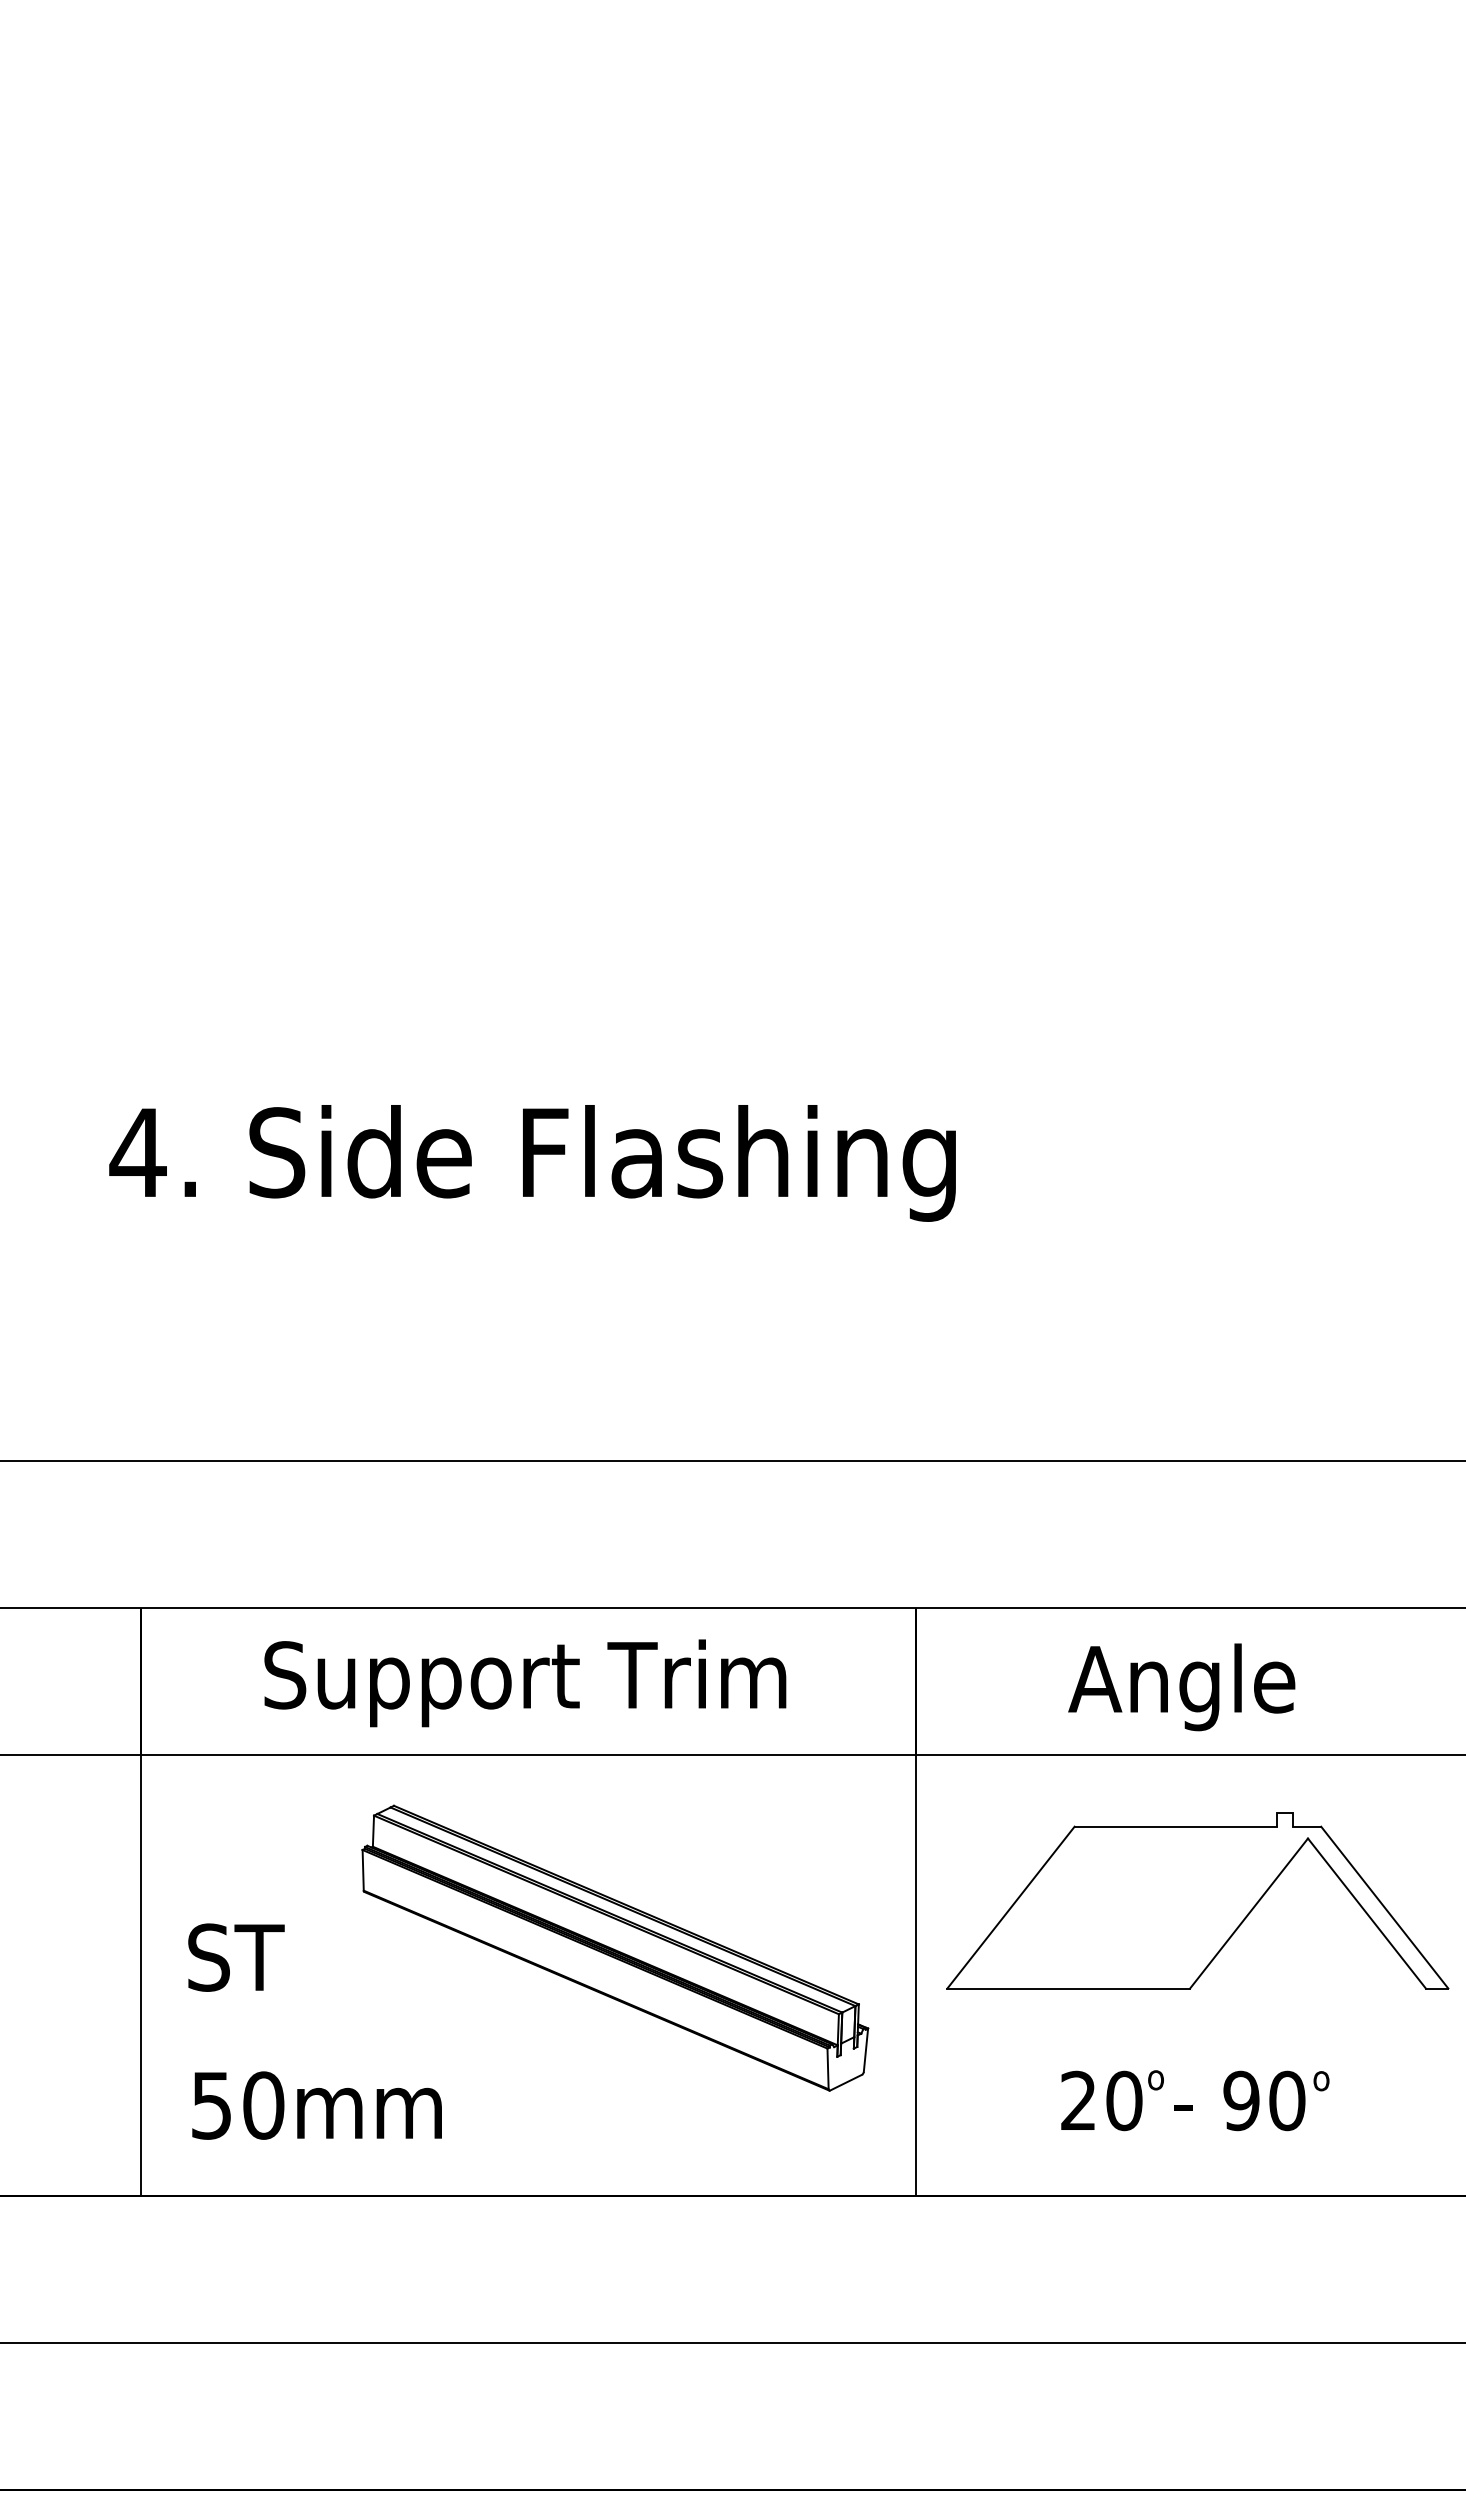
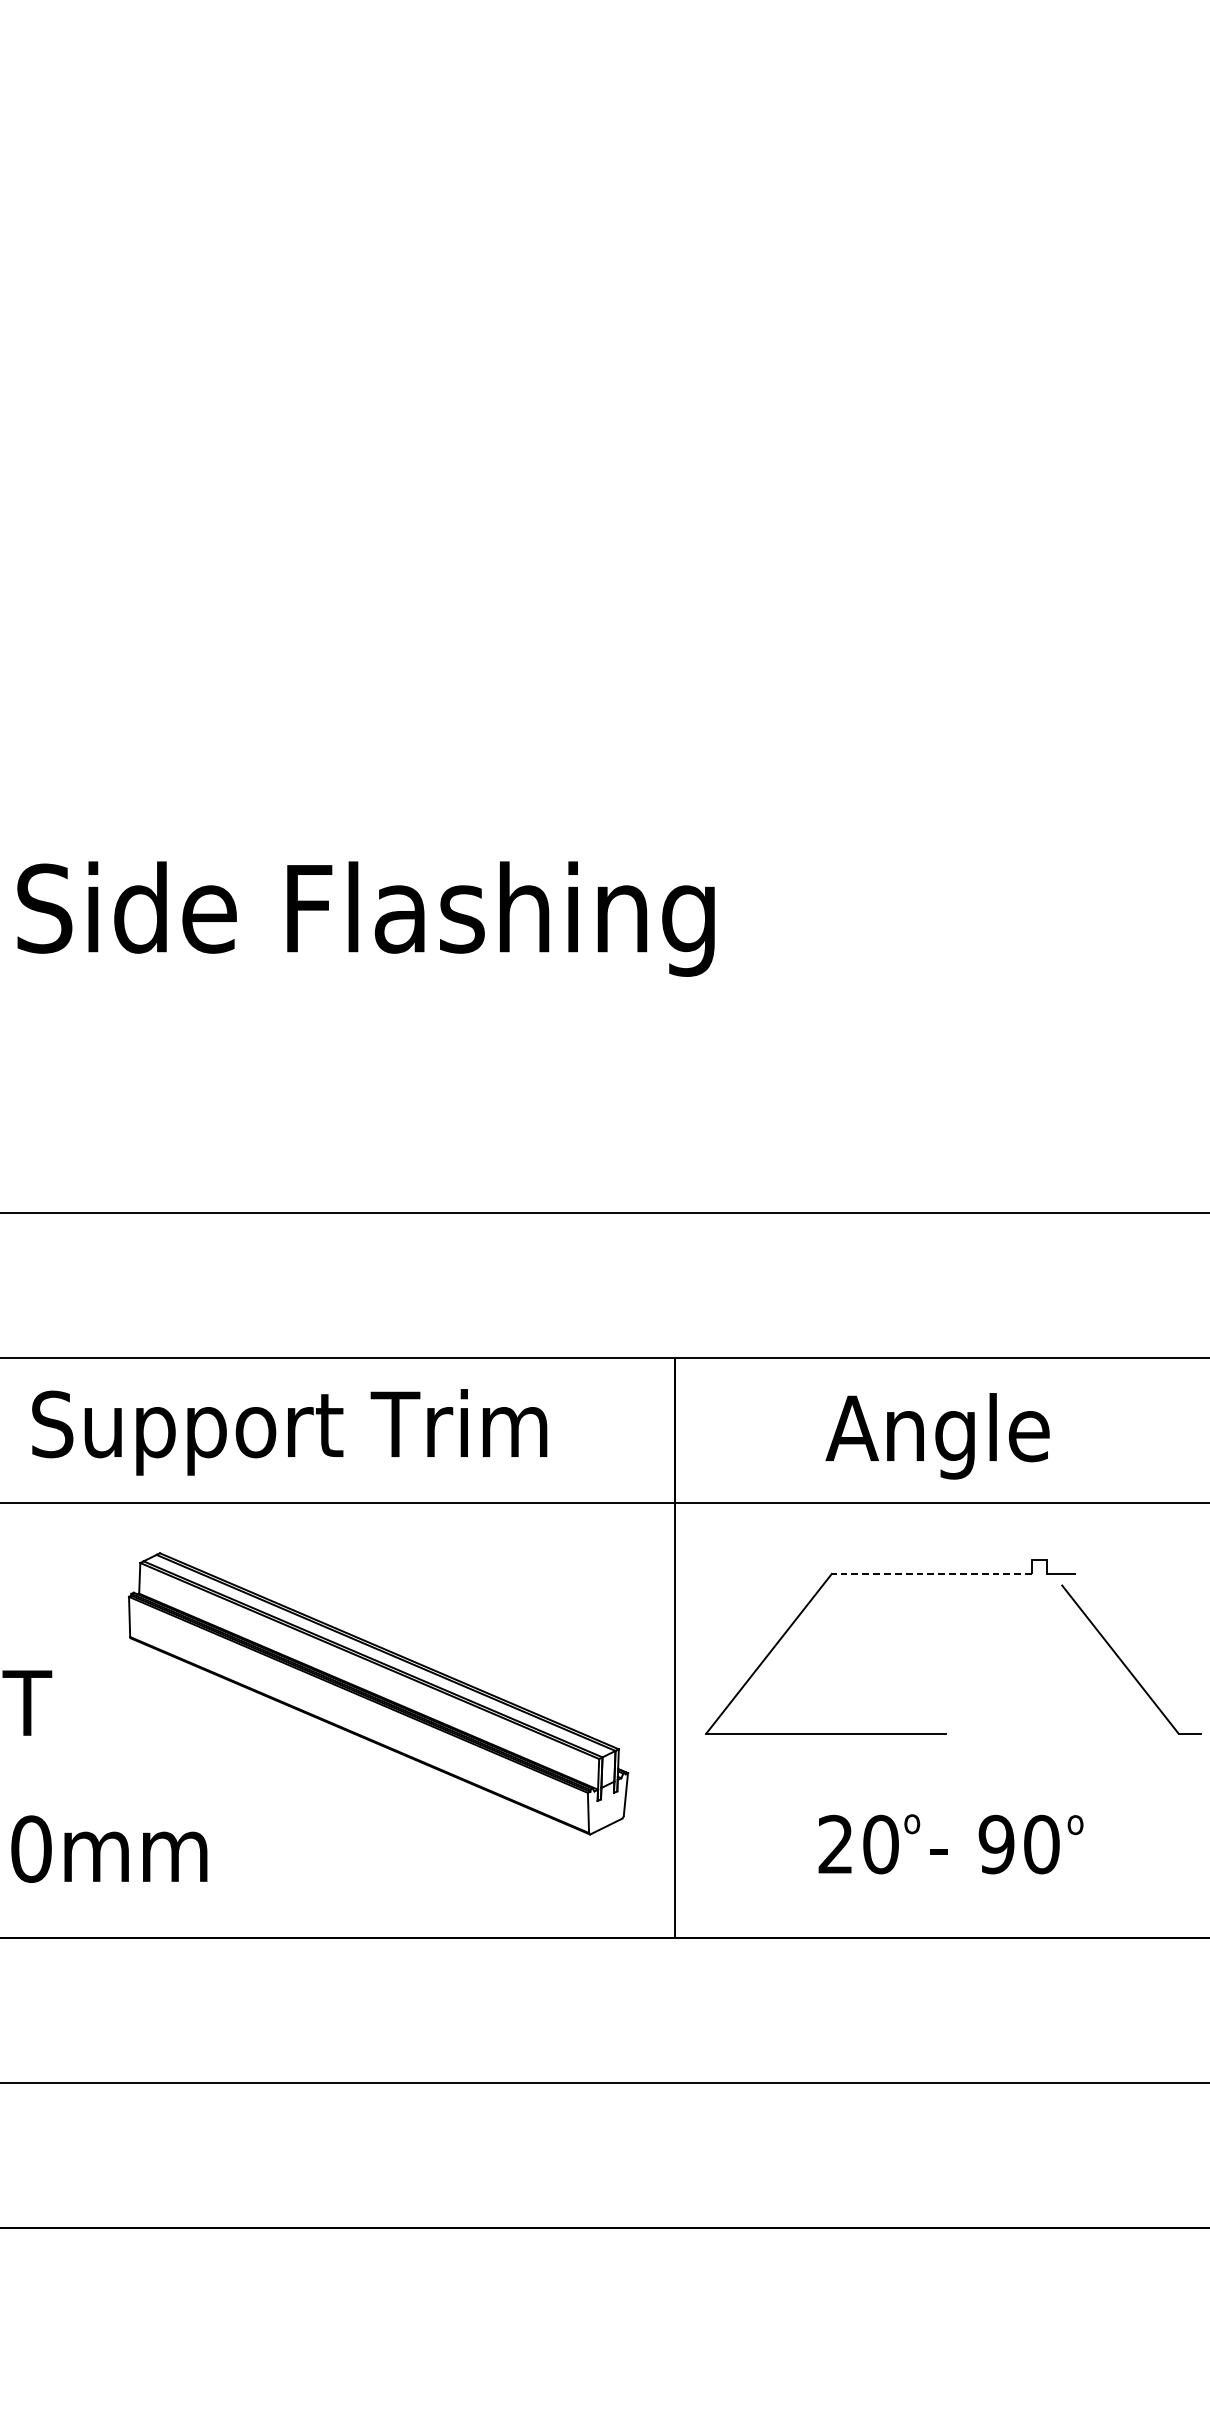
line: (1175, 1826) -> (931, 1573), solid -> dashed
line: (1384, 1907) -> (1137, 1653), removed
line: (1248, 1913) -> (1003, 1659), removed

